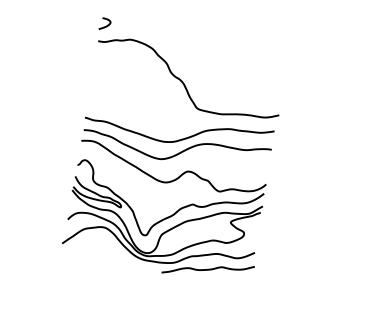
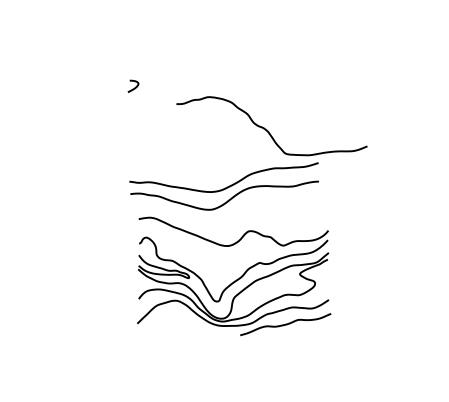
curve: (183, 81) -> (267, 129), moved
part: (165, 213) -> (234, 276), moved

